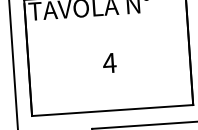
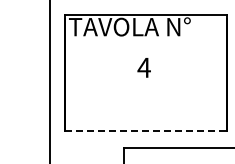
text: (108, 62) -> (143, 67), moved
line: (112, 110) -> (145, 131), solid -> dashed

